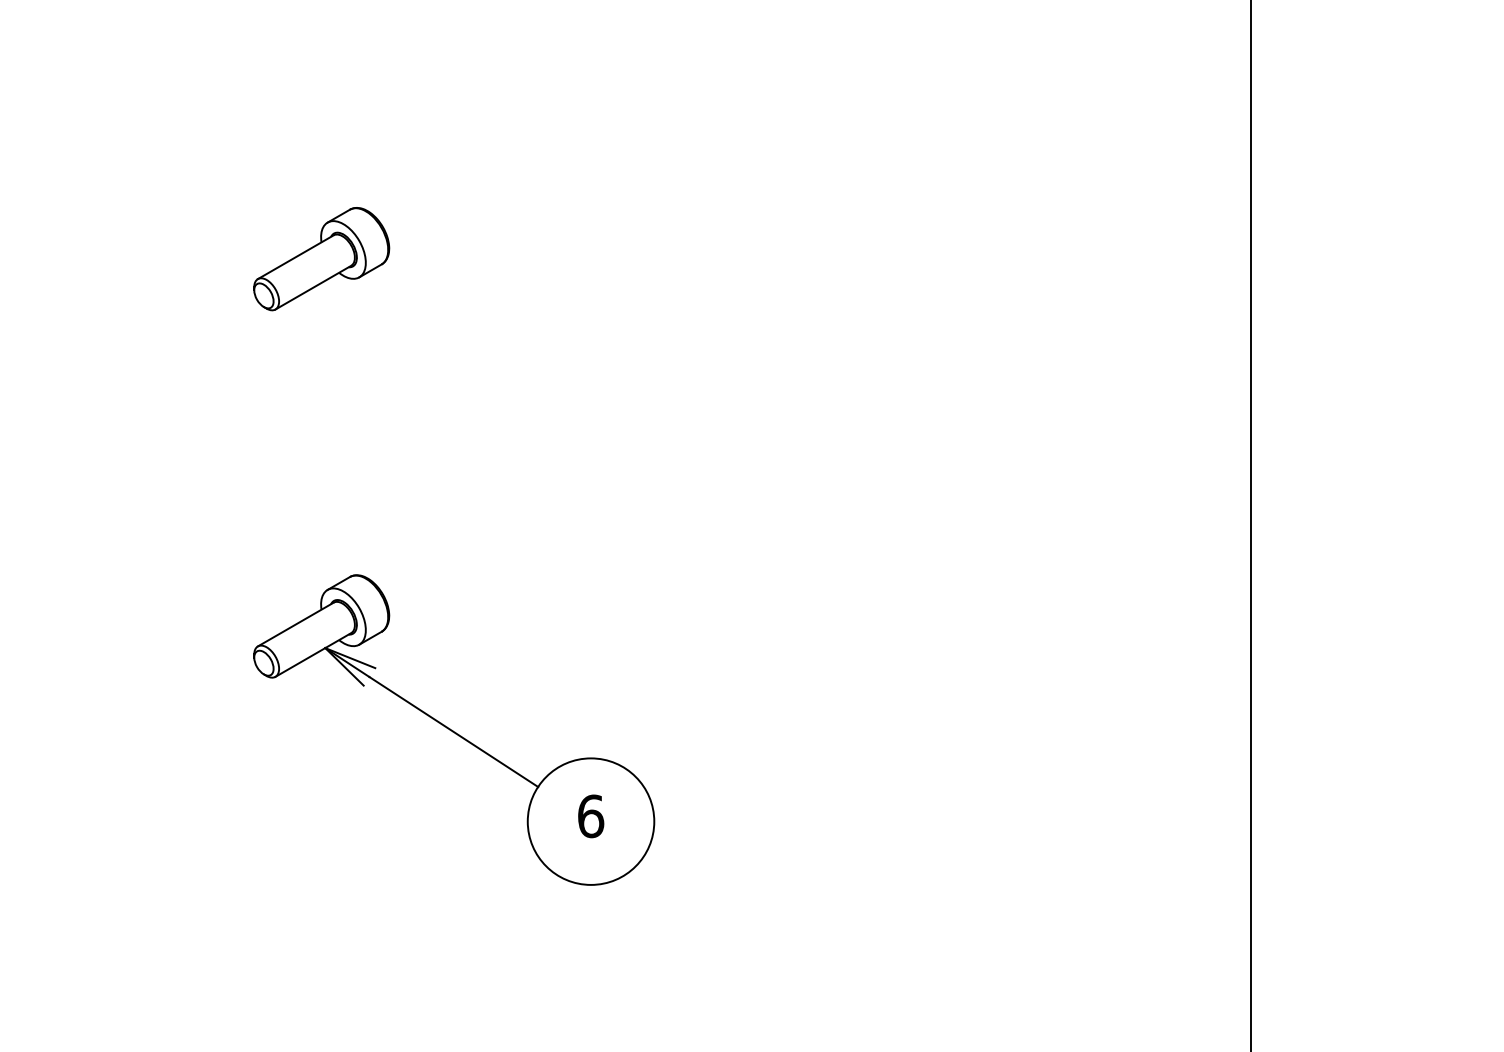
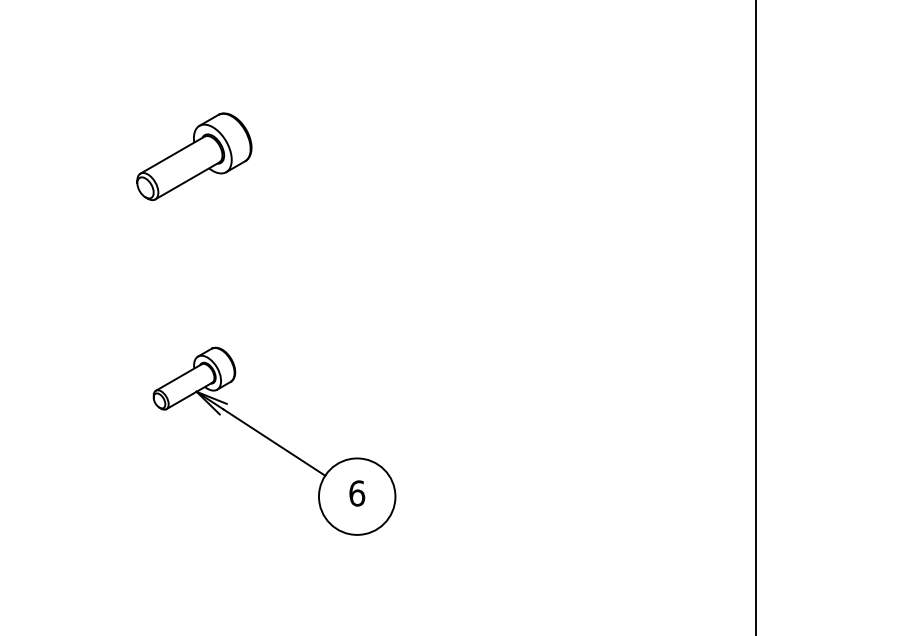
part: (321, 258) -> (194, 156), size x1.4

